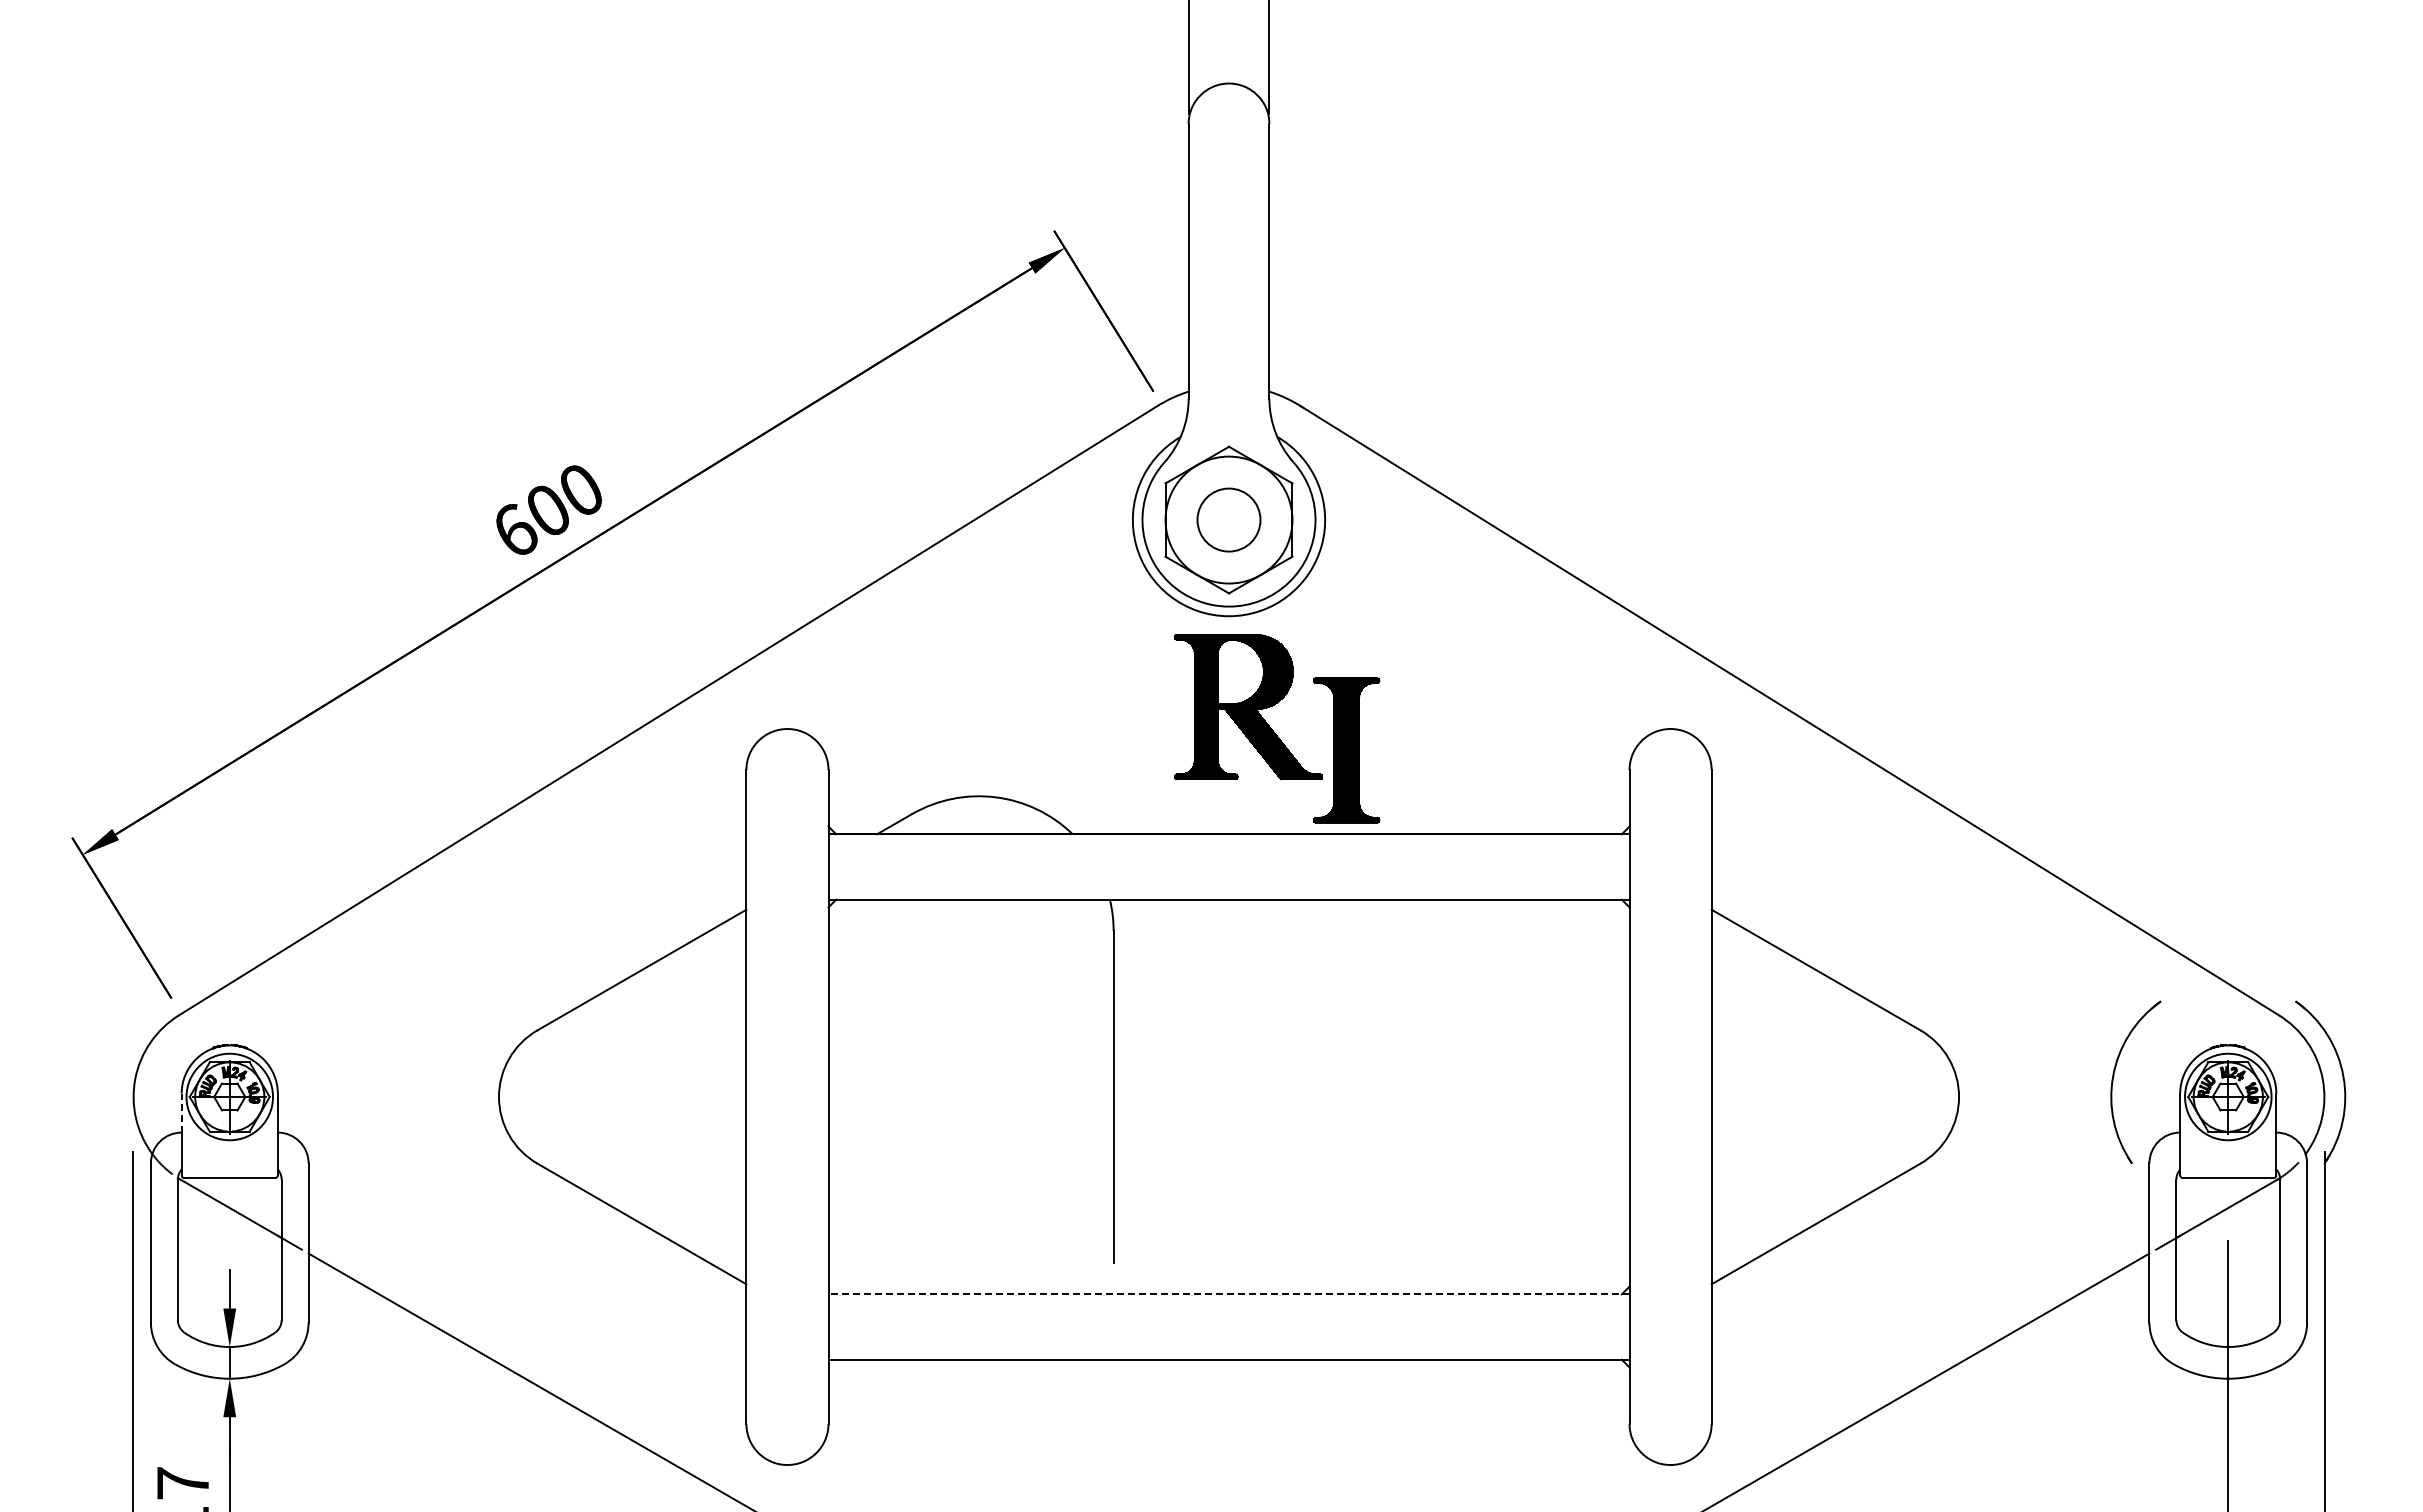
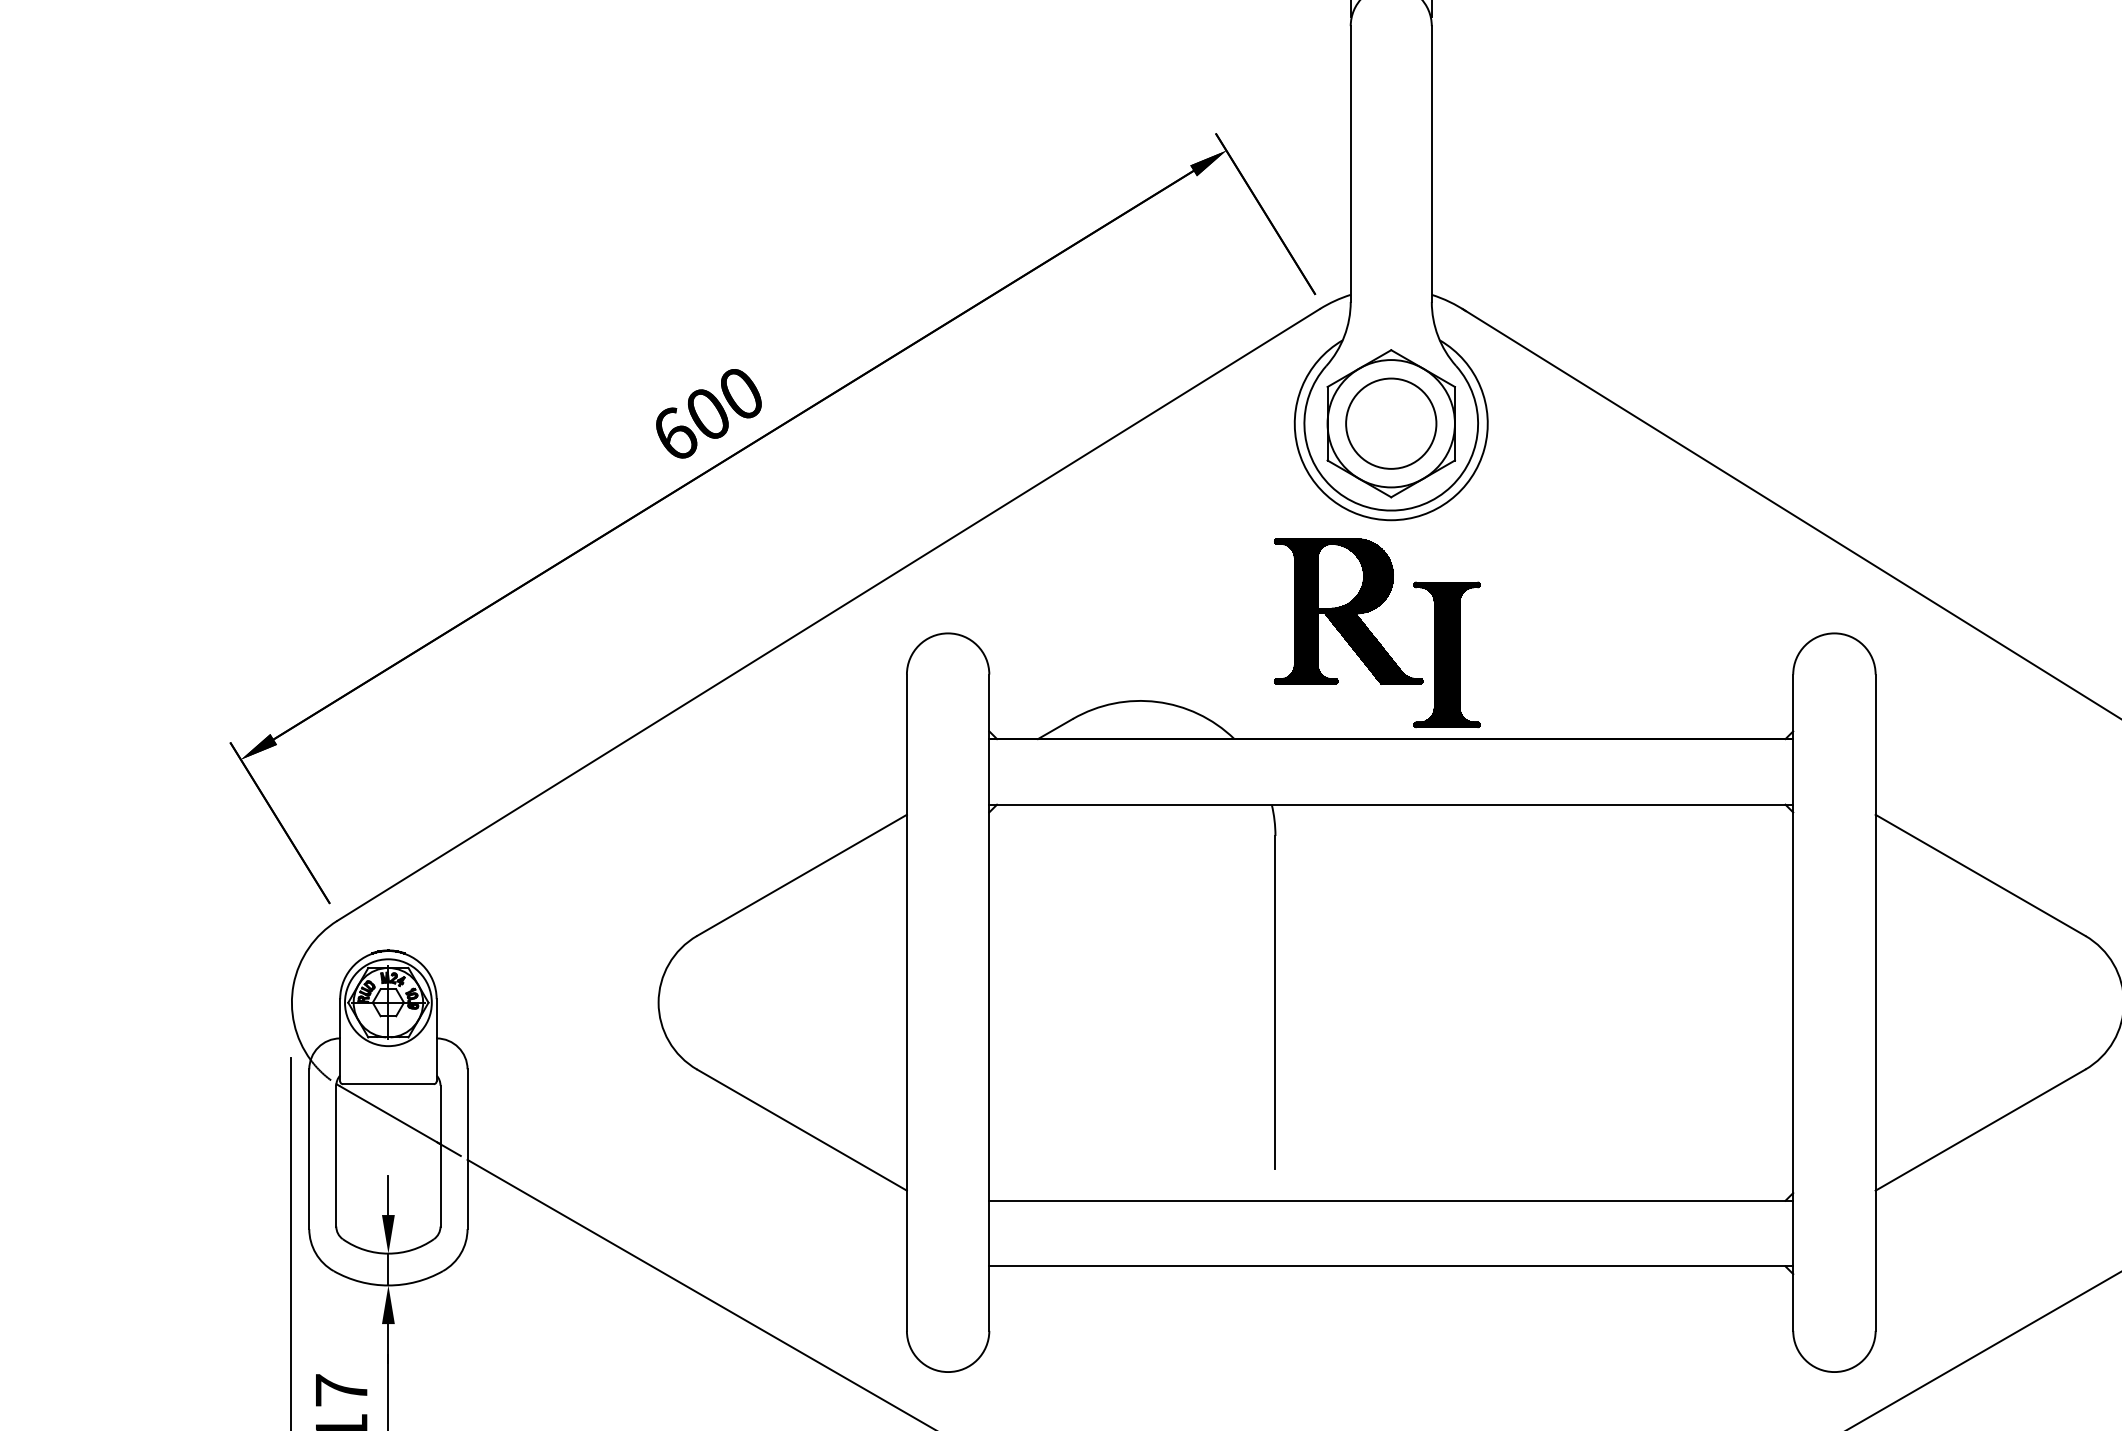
circle: (1229, 520) -> (1391, 424), size x1.43
part: (1277, 728) -> (1377, 632), moved
line: (181, 1113) -> (339, 1019), dashed -> solid
line: (1229, 1294) -> (1391, 1200), dashed -> solid

